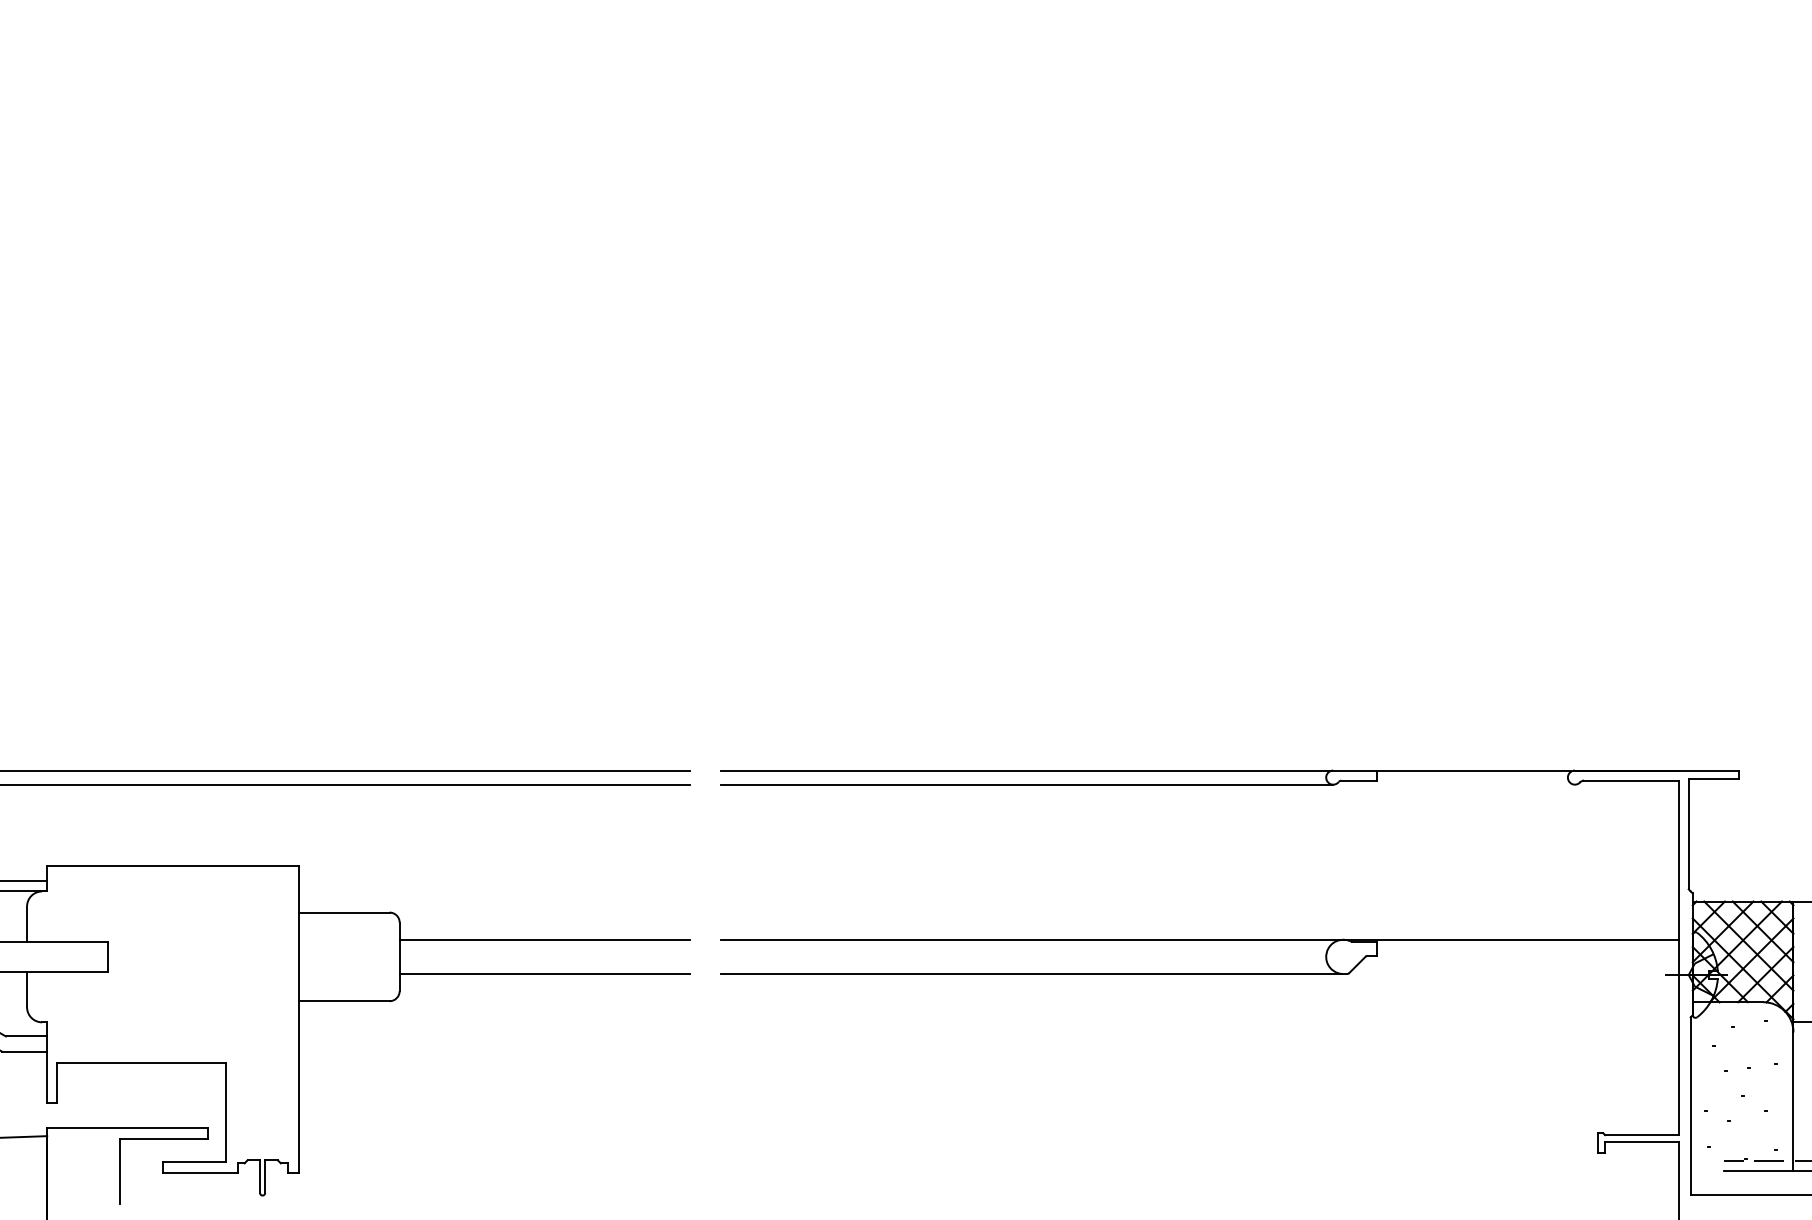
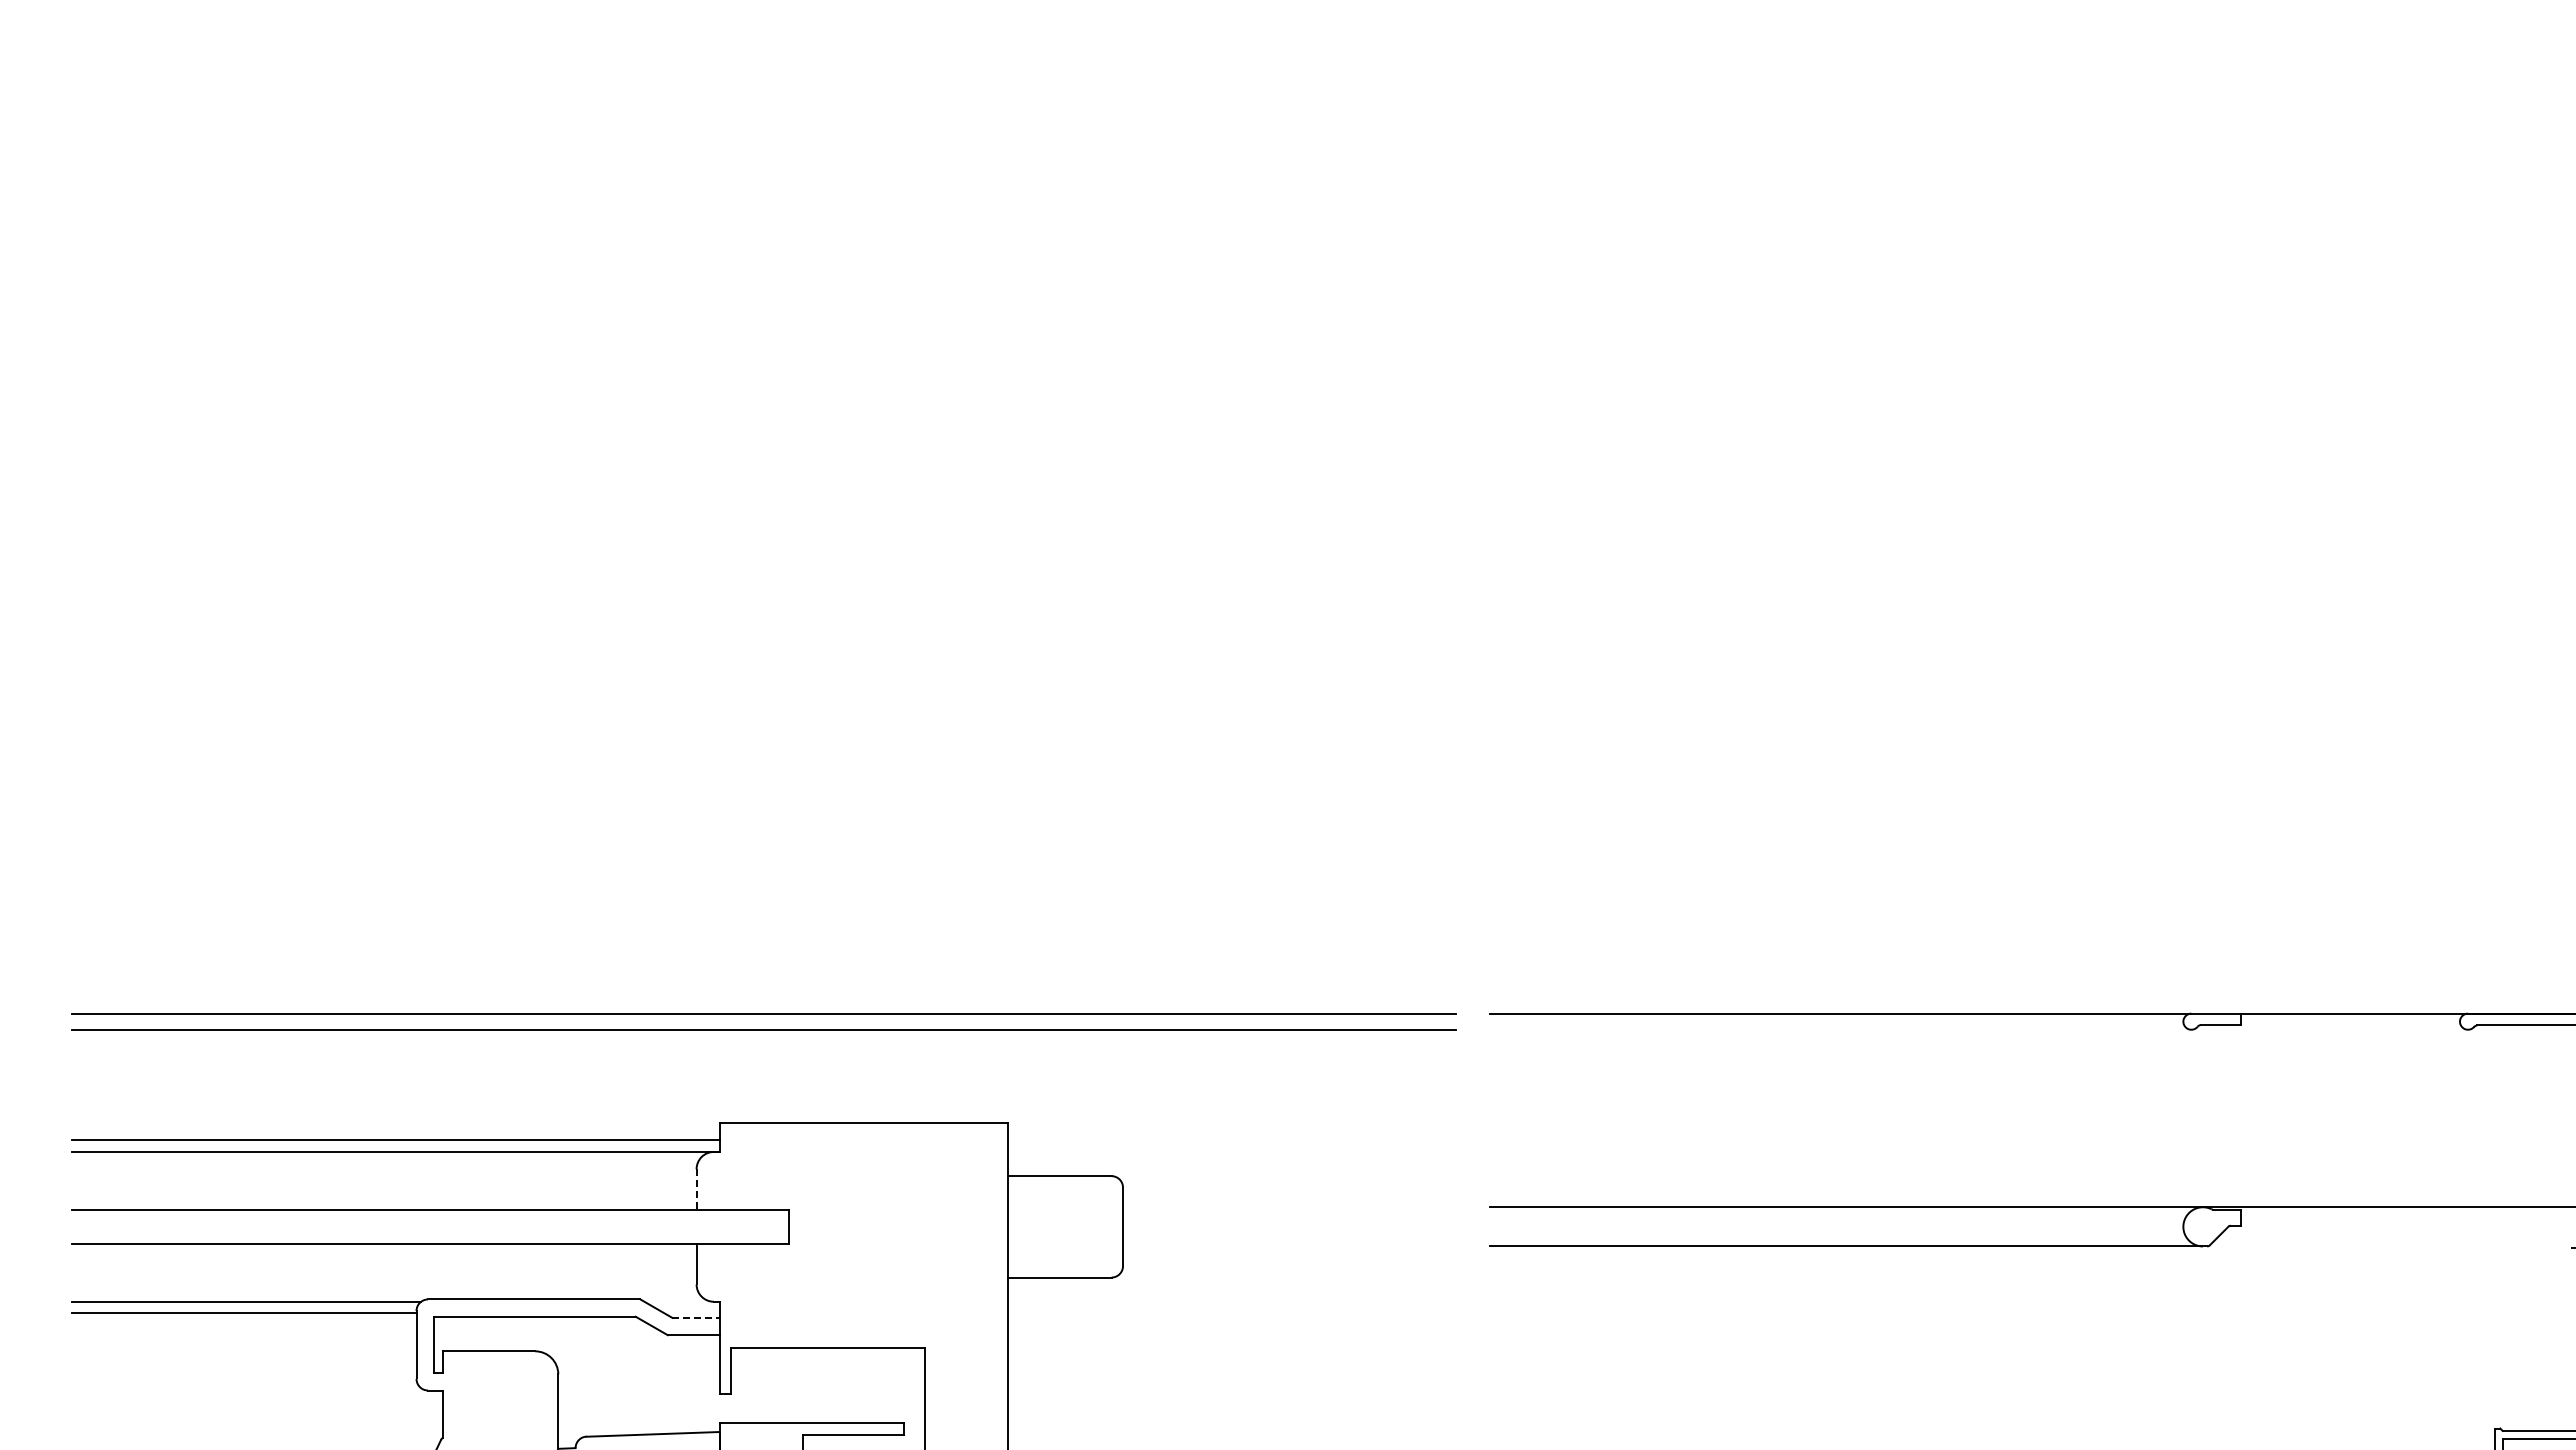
line: (1026, 784) -> (1840, 1029), removed
line: (26, 924) -> (696, 1189), solid -> dashed
line: (545, 939) -> (1289, 1207), removed
line: (545, 974) -> (1289, 1246), removed
line: (26, 1036) -> (696, 1317), solid -> dashed

